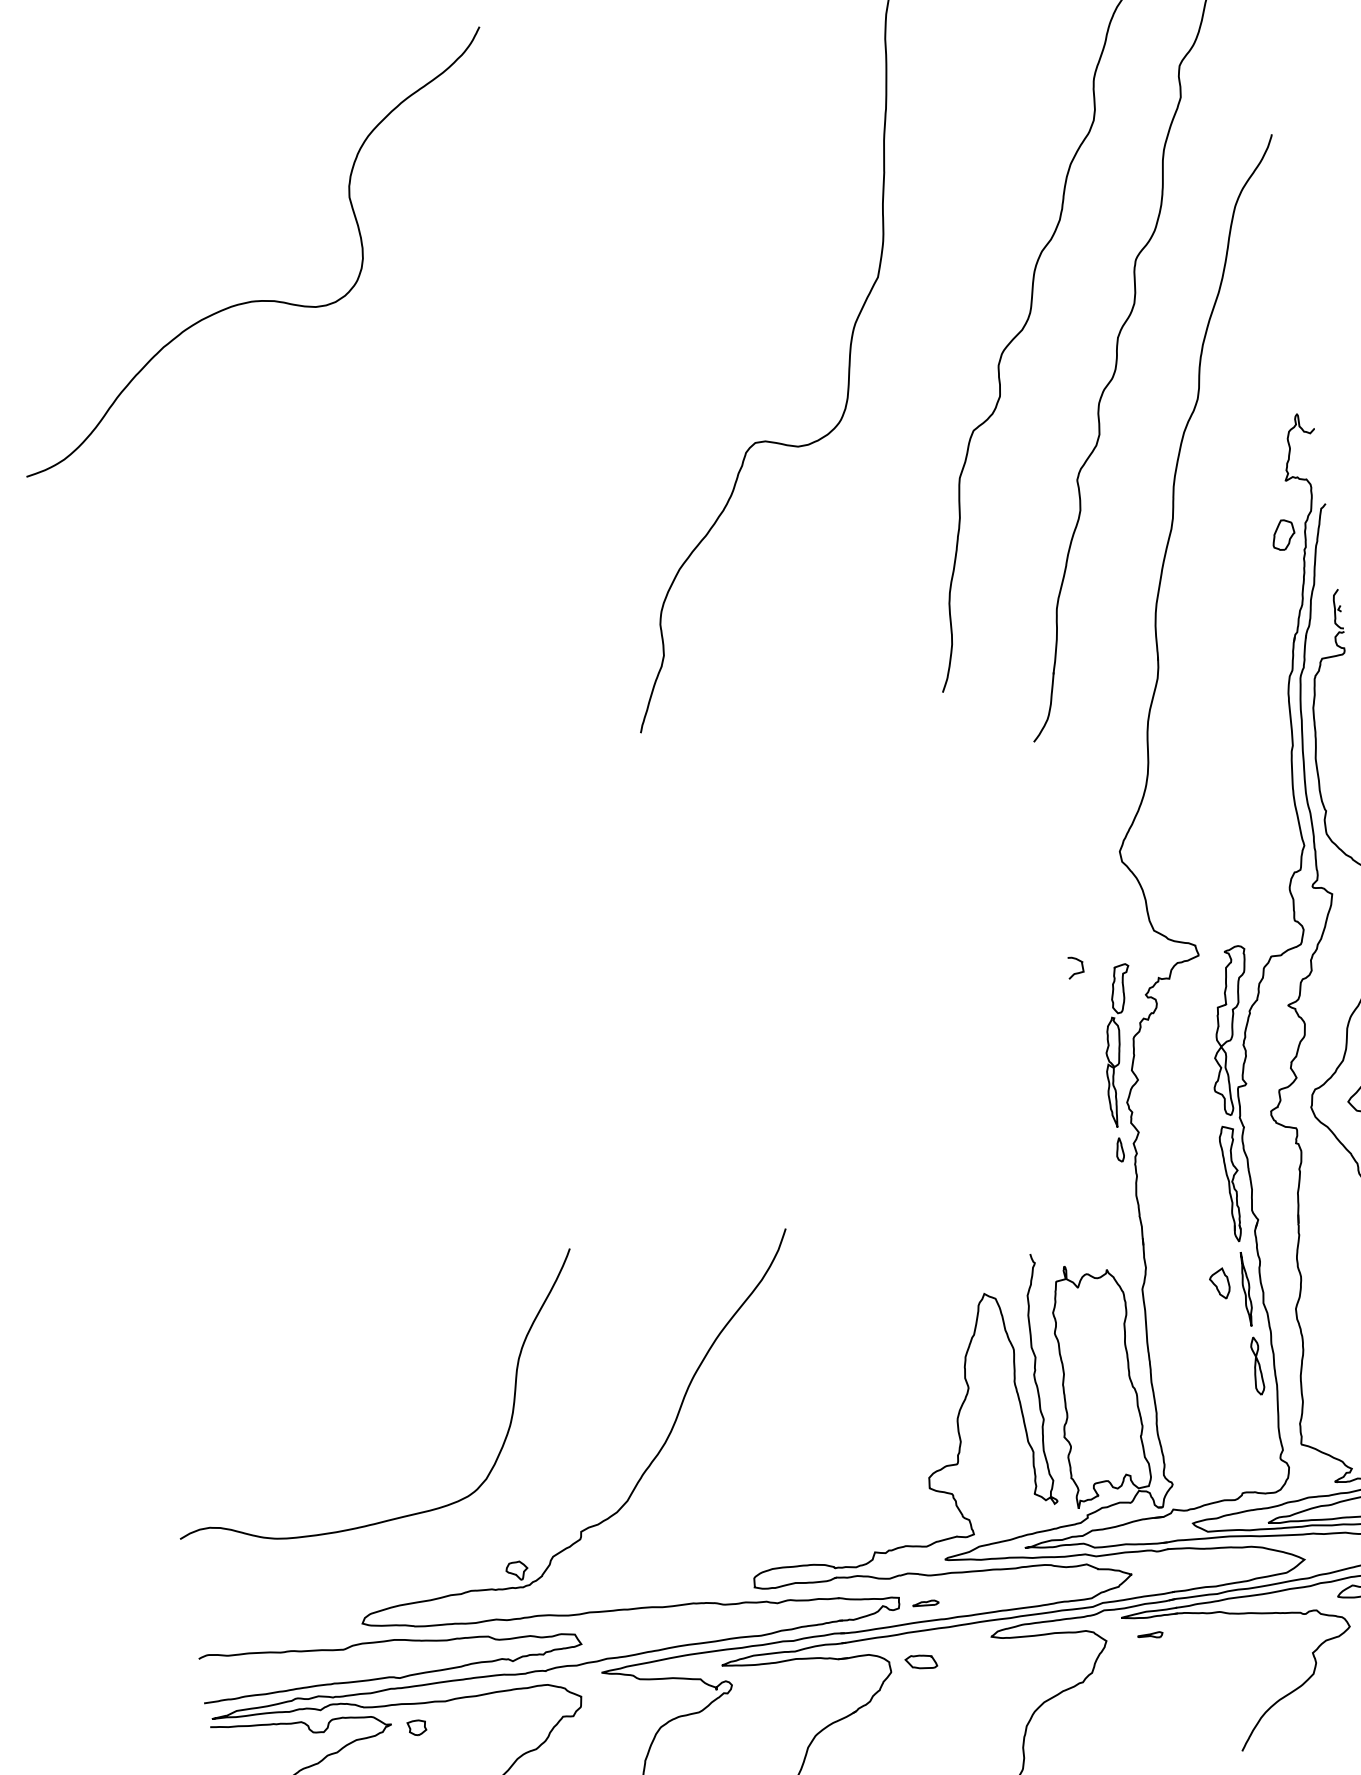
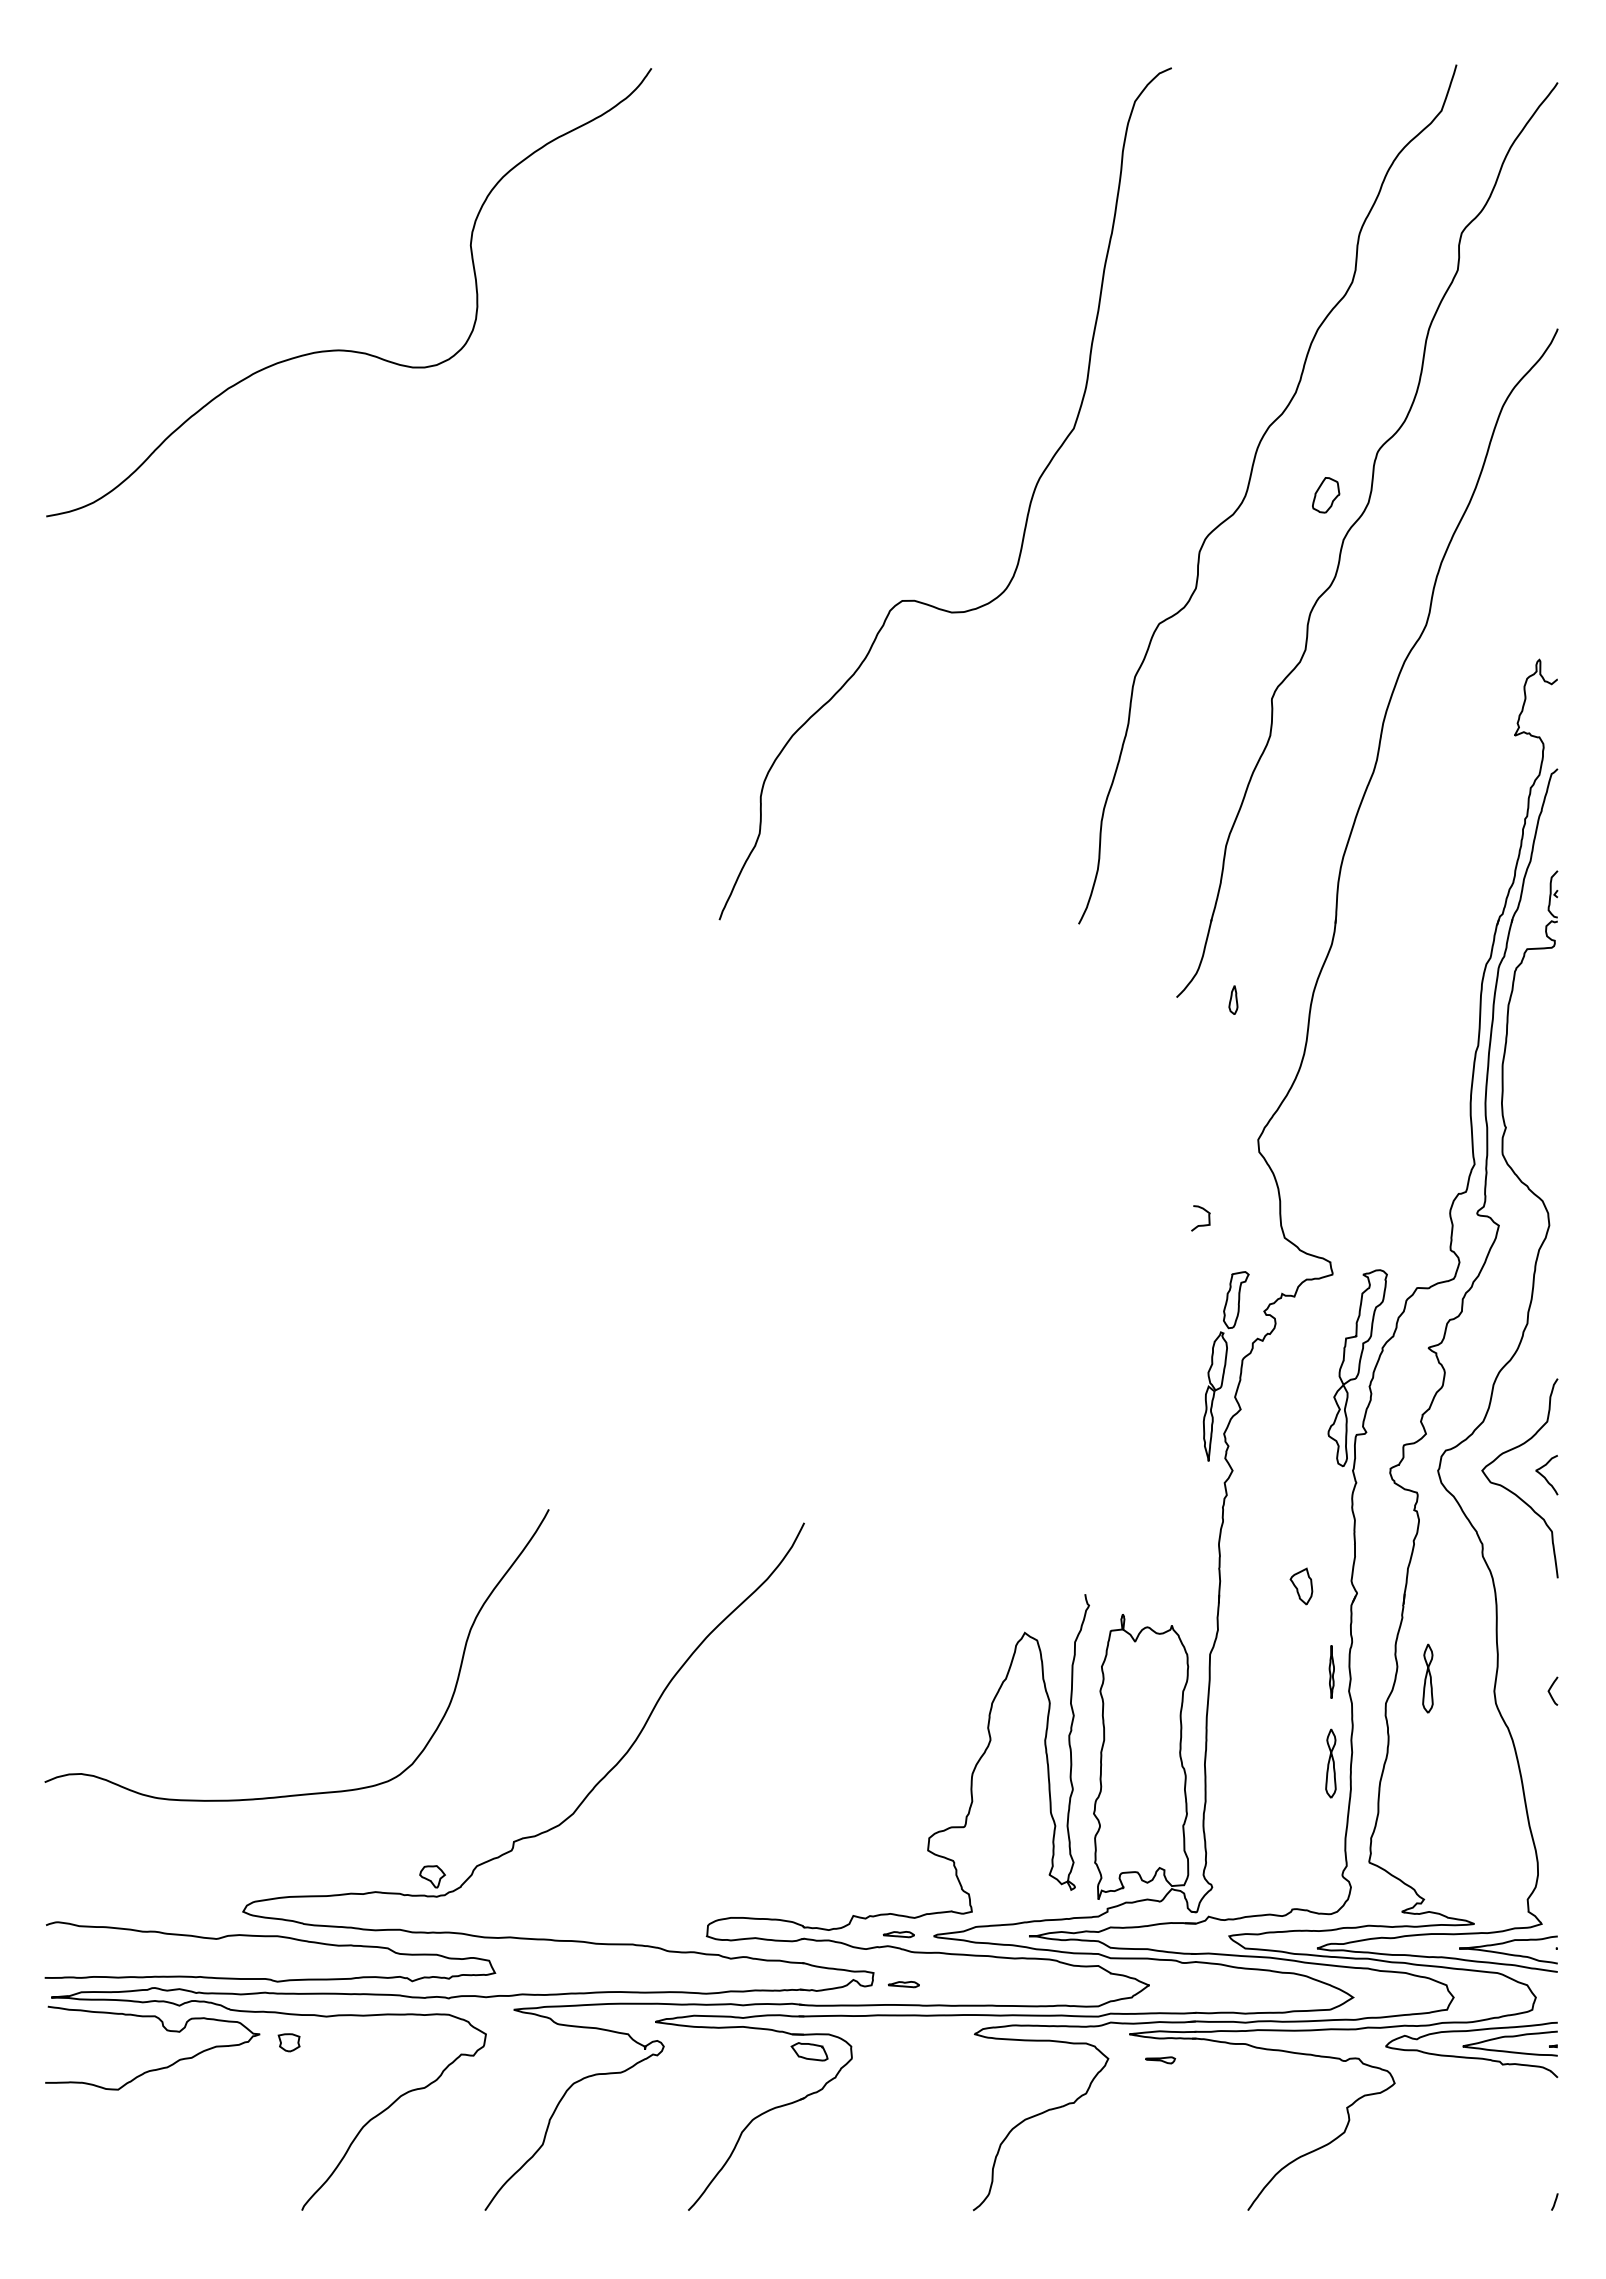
part: (1283, 535) -> (1326, 495), moved
curve: (1075, 972) -> (1200, 1224), moved
part: (1119, 1149) -> (1233, 999), moved
part: (1233, 1183) -> (1334, 1546), removed
part: (1327, 1282) -> (1427, 1678), added
part: (1219, 1284) -> (1301, 1586), moved
part: (1246, 1288) -> (1331, 1671), size x0.6
part: (915, 1562) -> (898, 1934), added
part: (921, 1661) -> (809, 2051), moved

